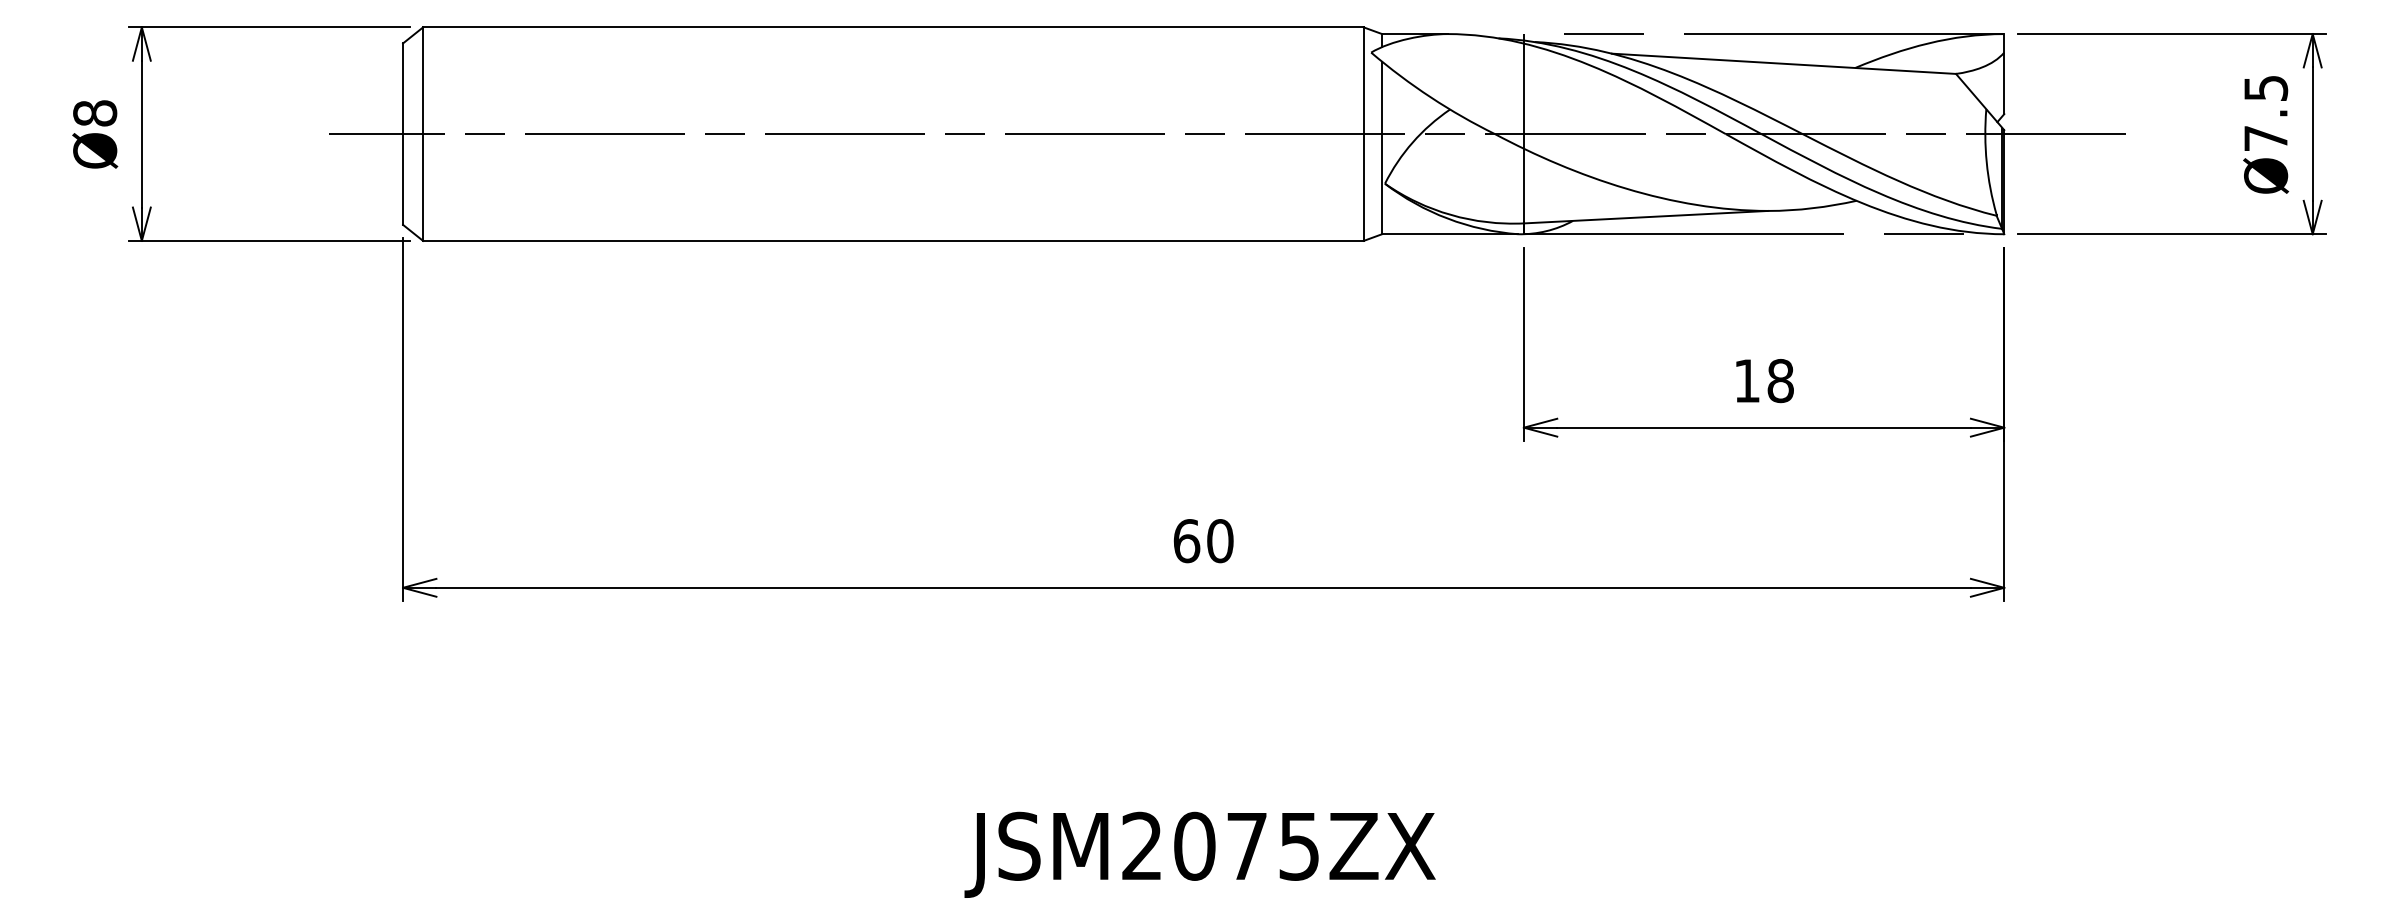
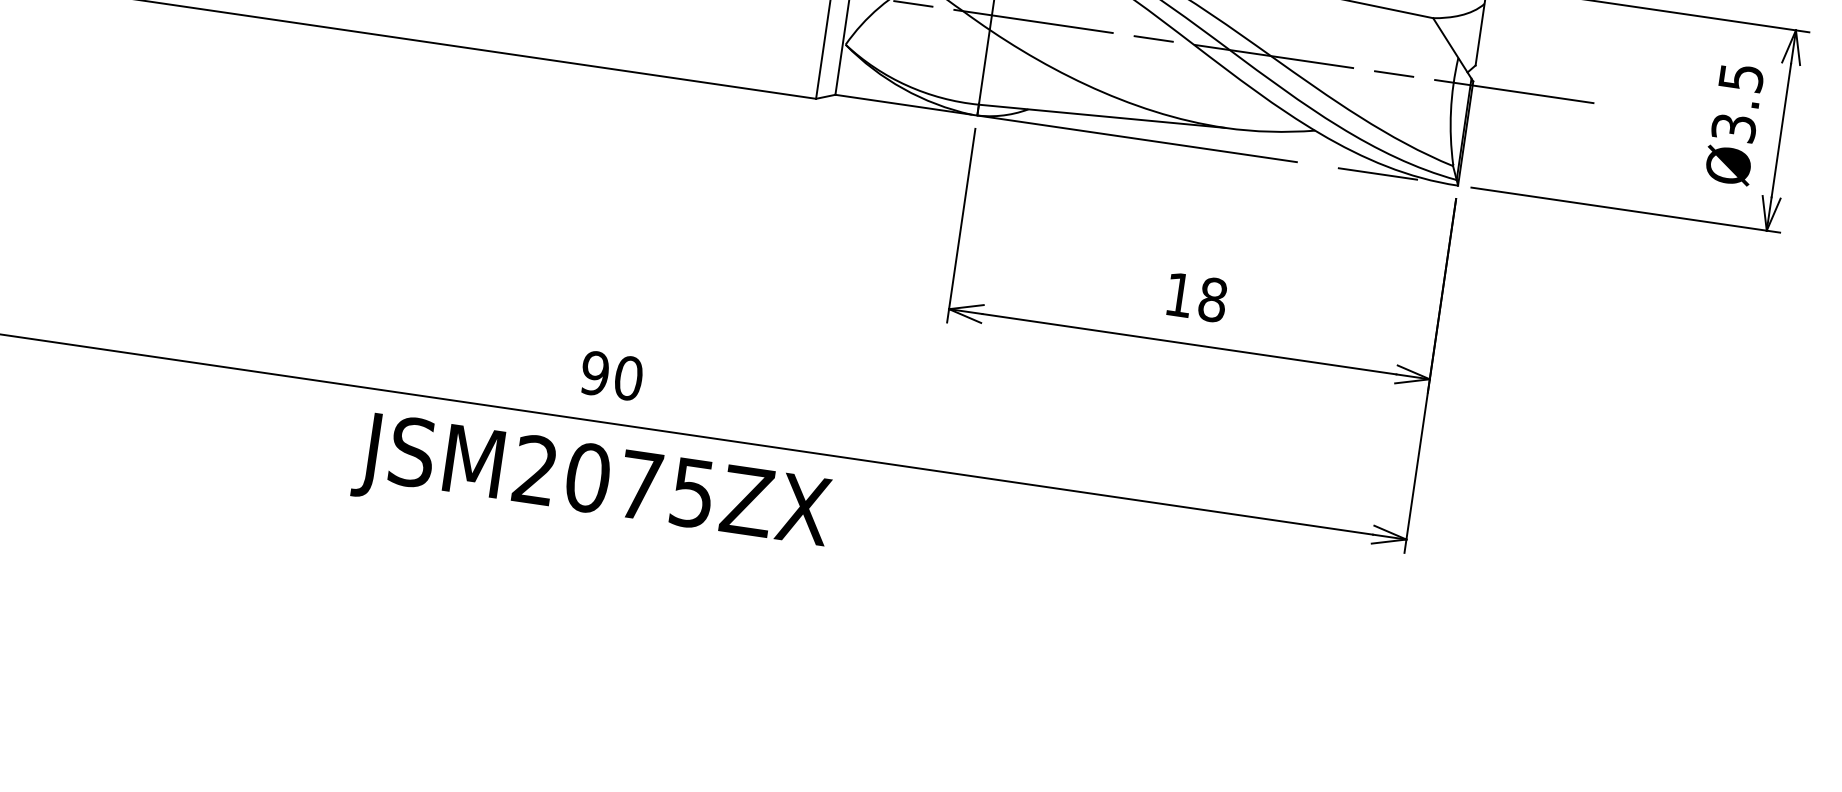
text: (2266, 138) -> (1734, 128), Ø7.5 -> Ø3.5
text: (1186, 541) -> (594, 373), 60 -> 90
text: (1199, 854) -> (591, 486), moved

